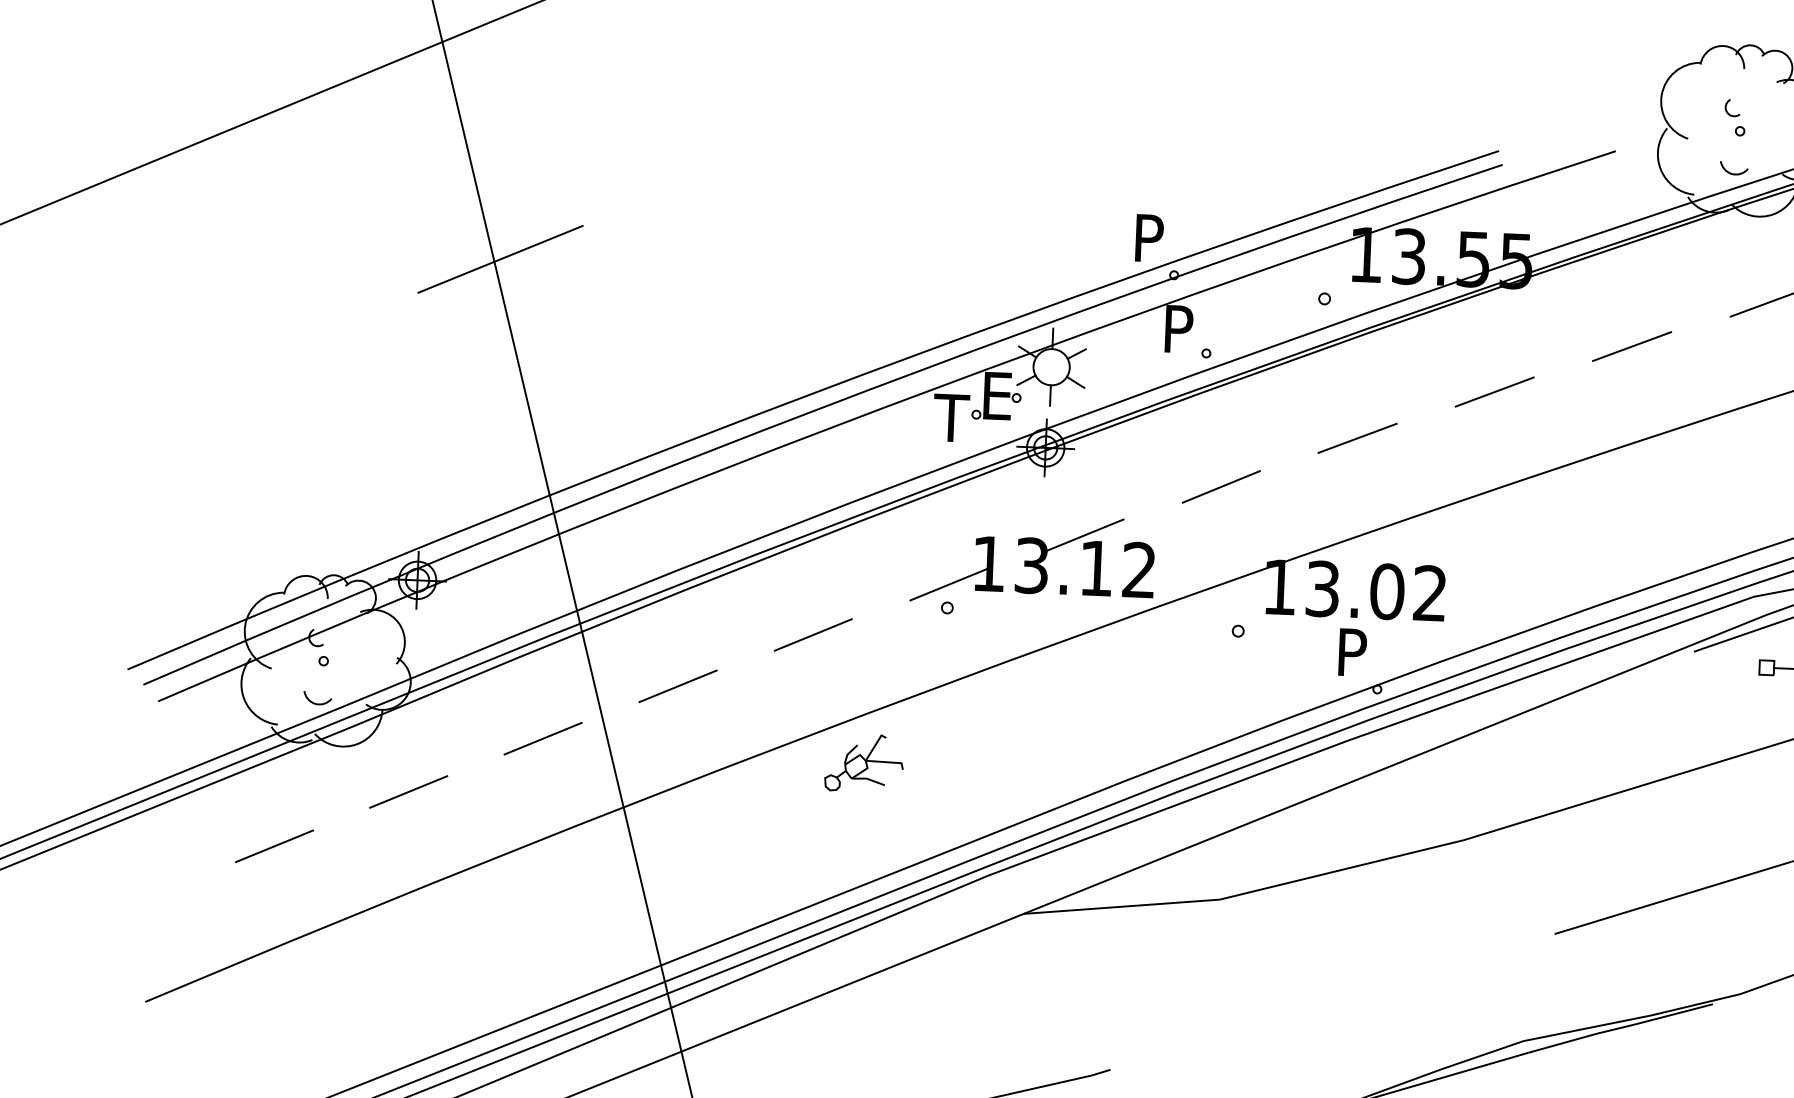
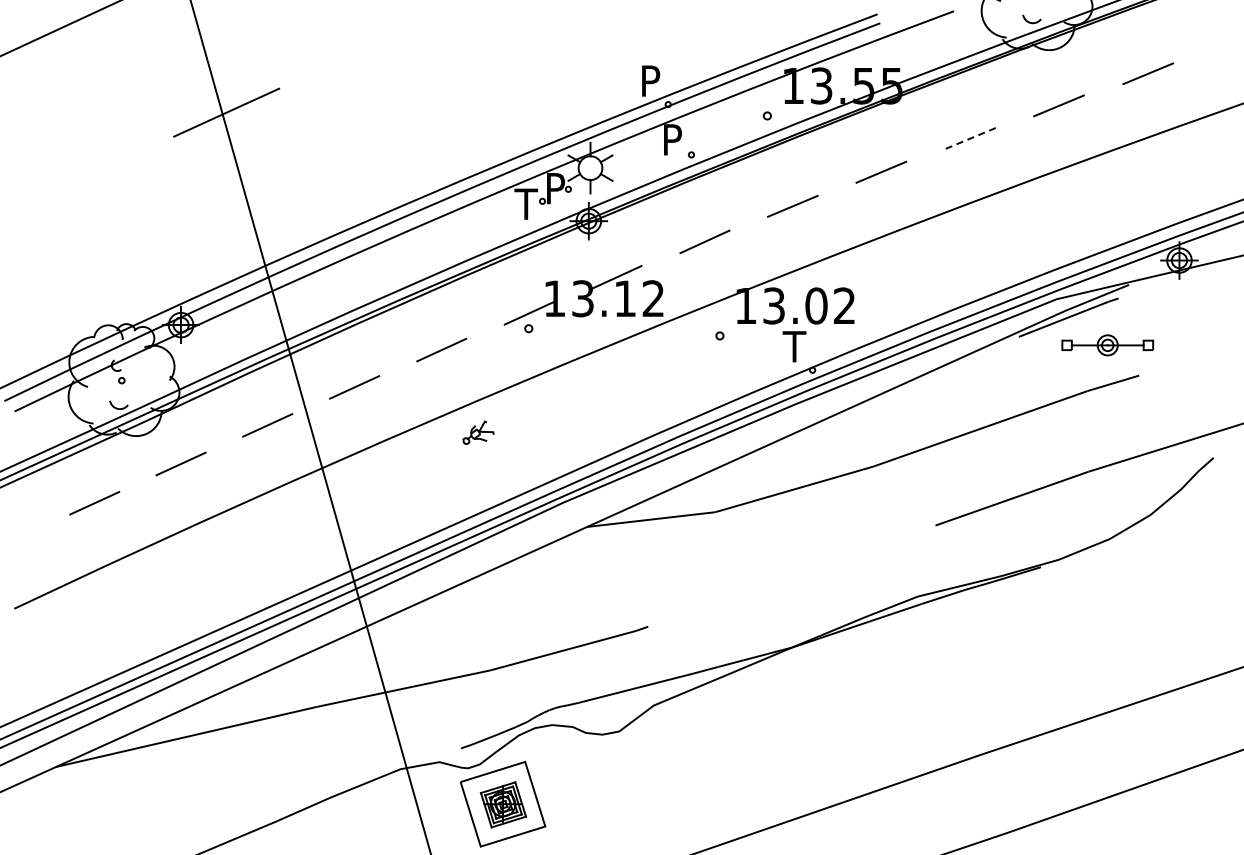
line: (1632, 346) -> (970, 138), solid -> dashed
text: (1000, 396) -> (557, 188), E -> P
text: (1351, 652) -> (794, 346), P -> T
part: (864, 762) -> (478, 432), size x0.6

